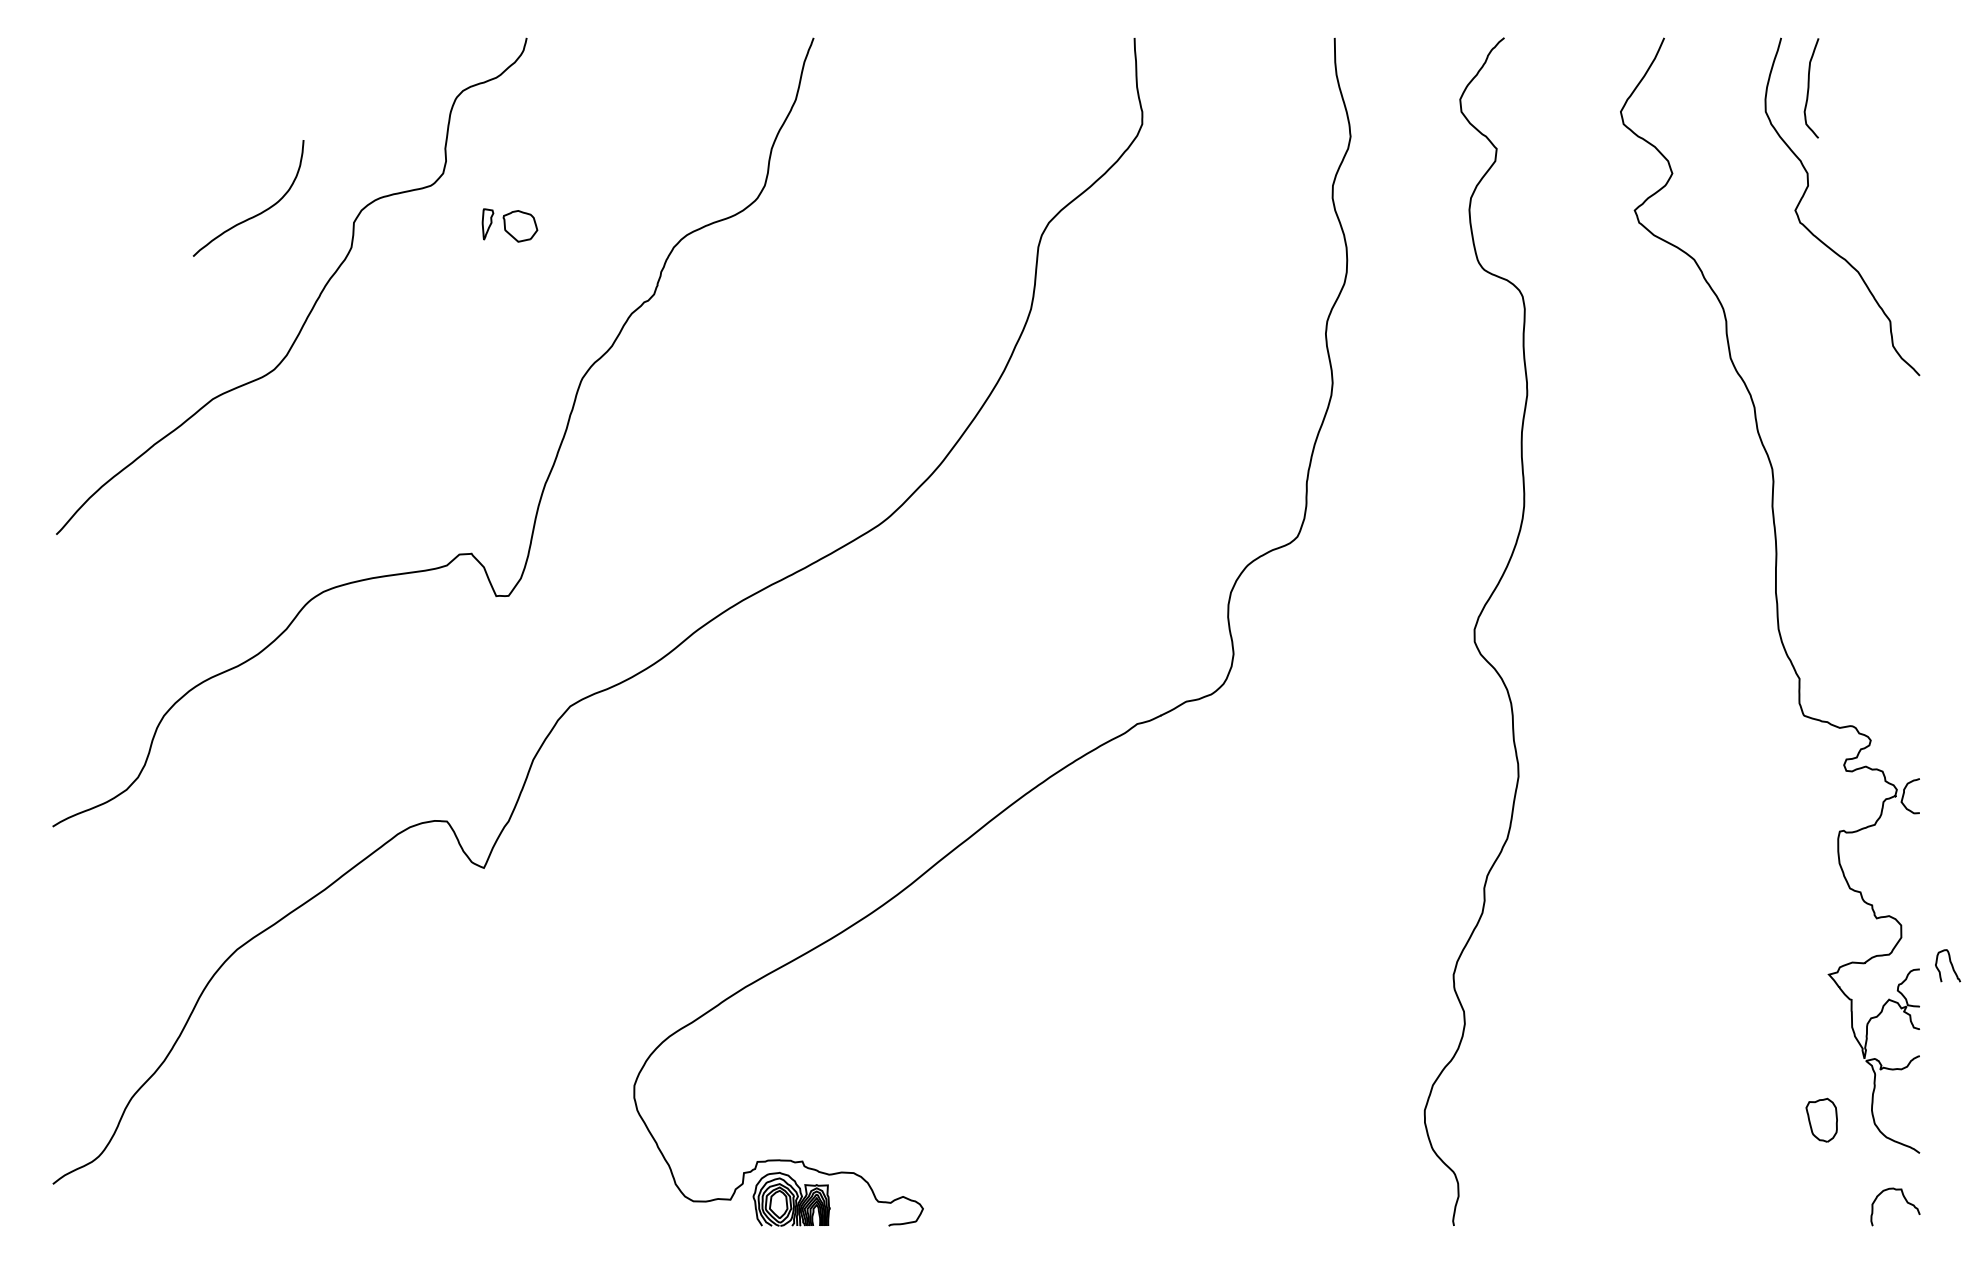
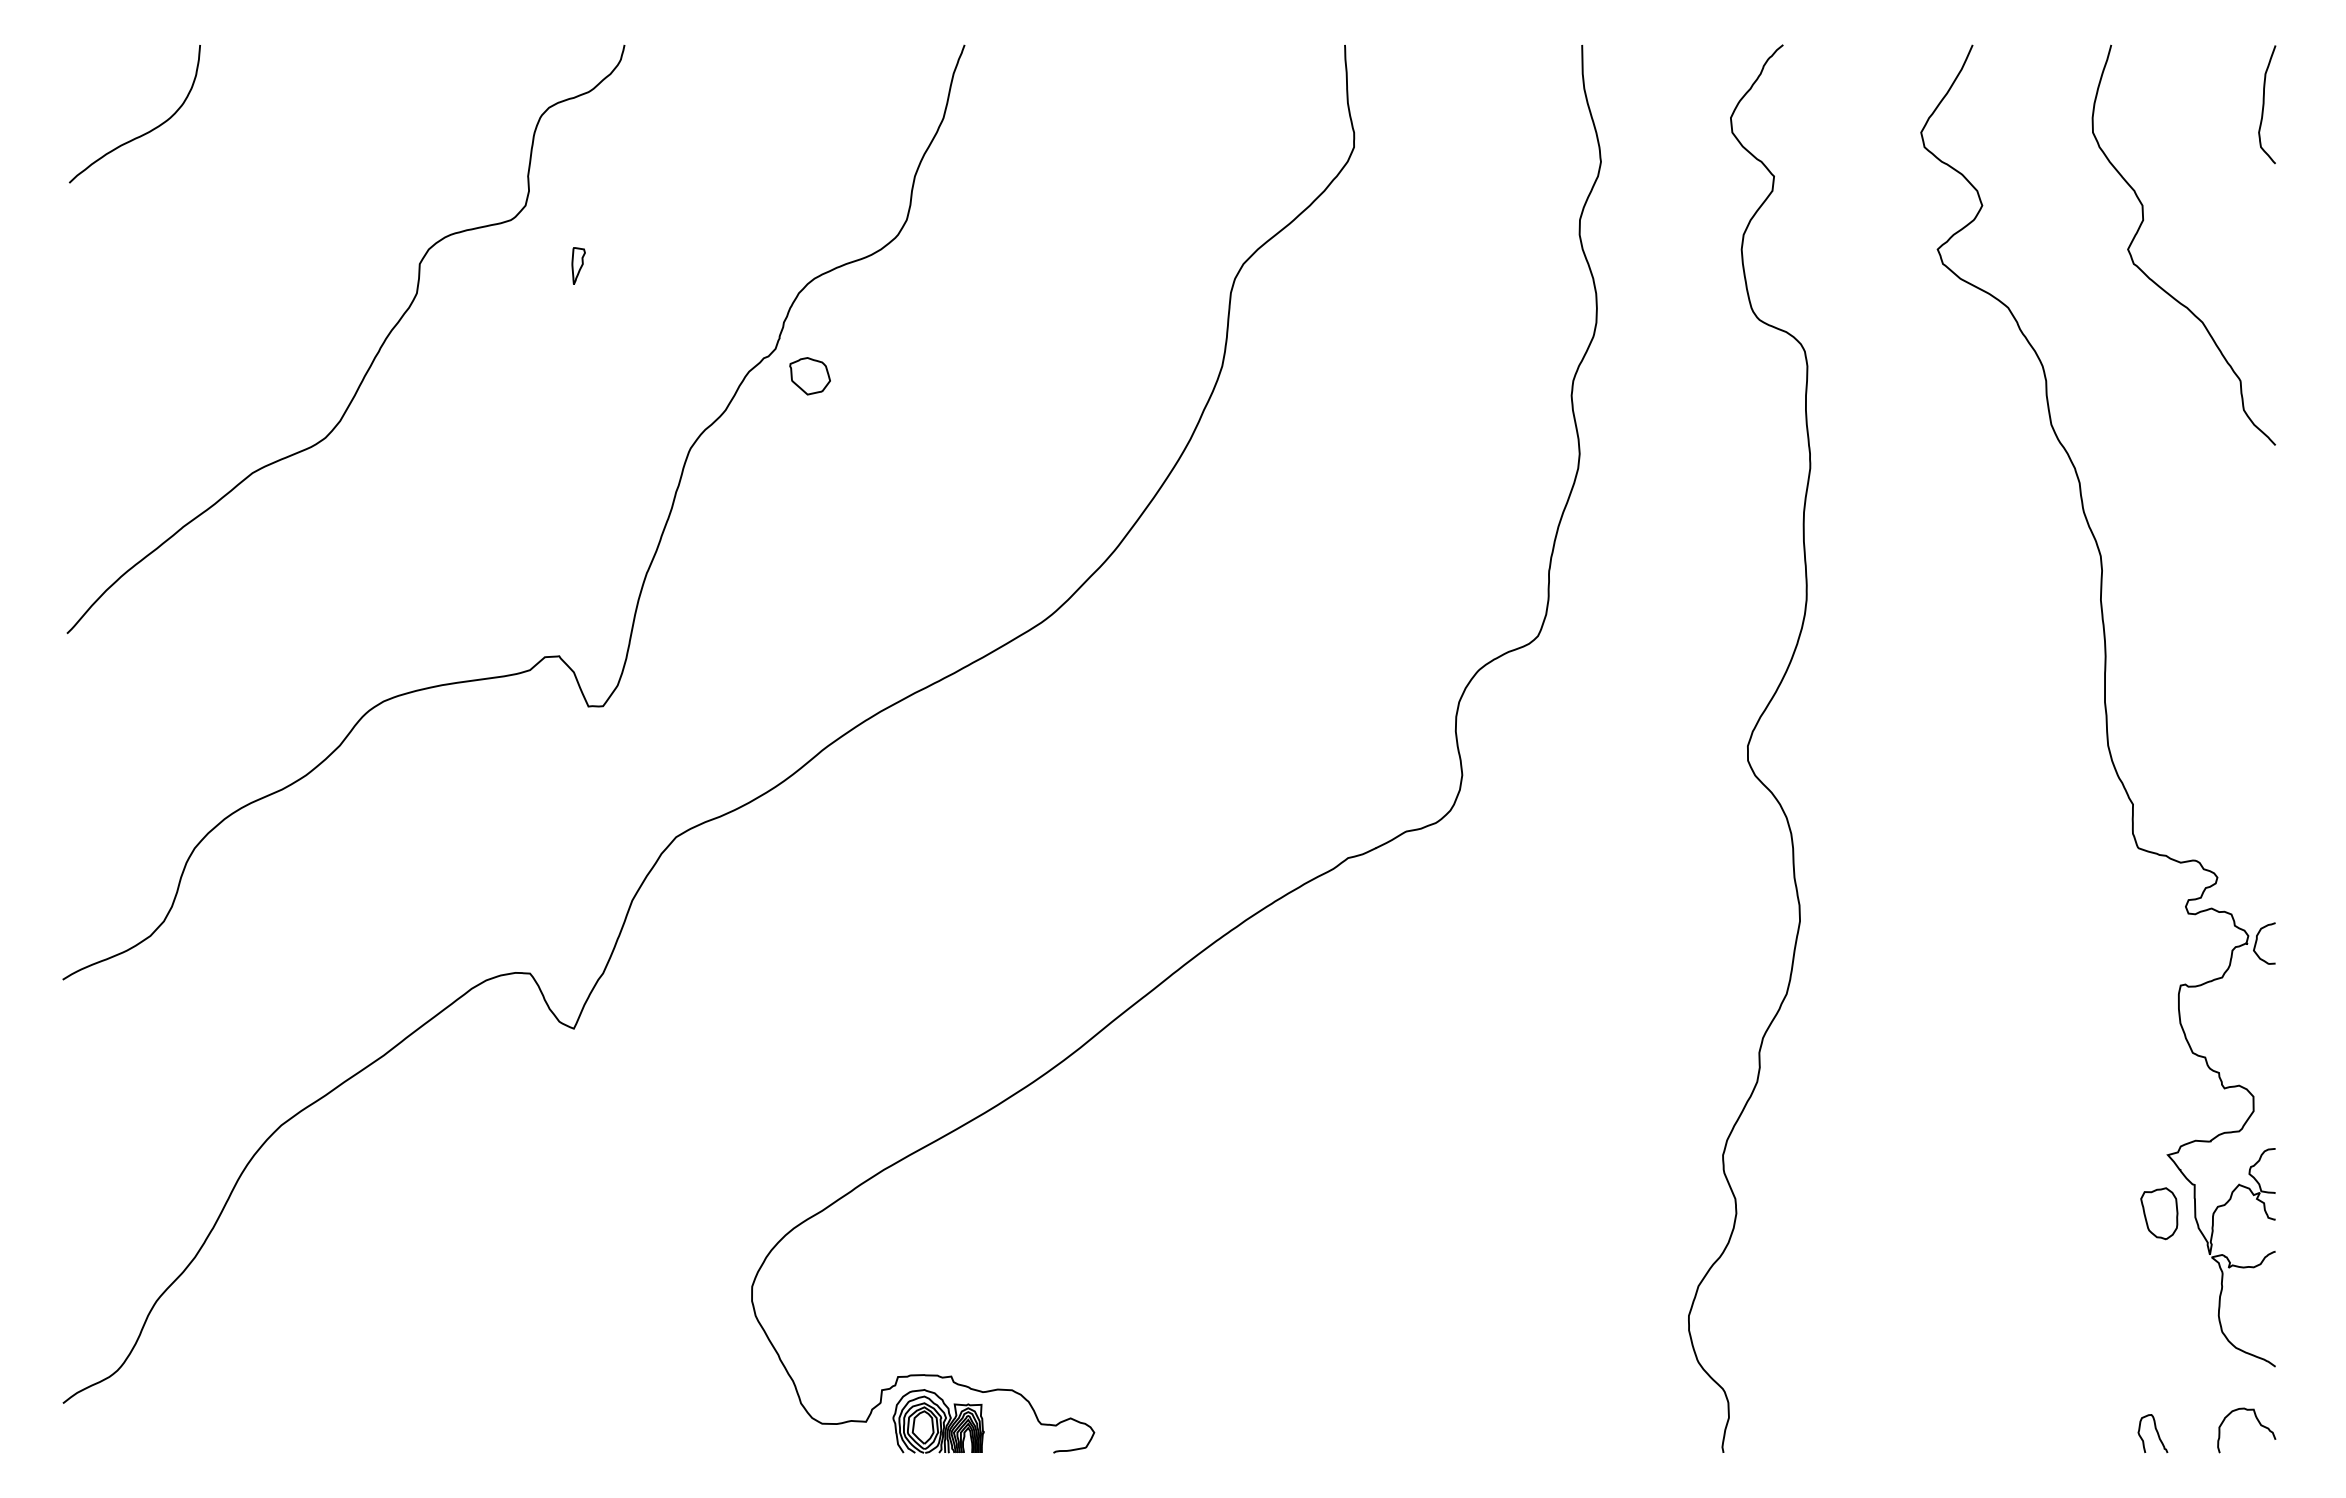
curve: (1809, 88) -> (2264, 104), moved
curve: (255, 214) -> (143, 133), moved
part: (519, 226) -> (809, 376), moved
curve: (1951, 964) -> (2156, 1432), moved
part: (1821, 1120) -> (2159, 1213), moved

